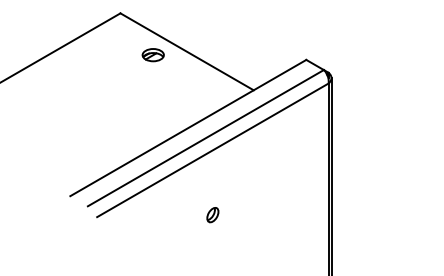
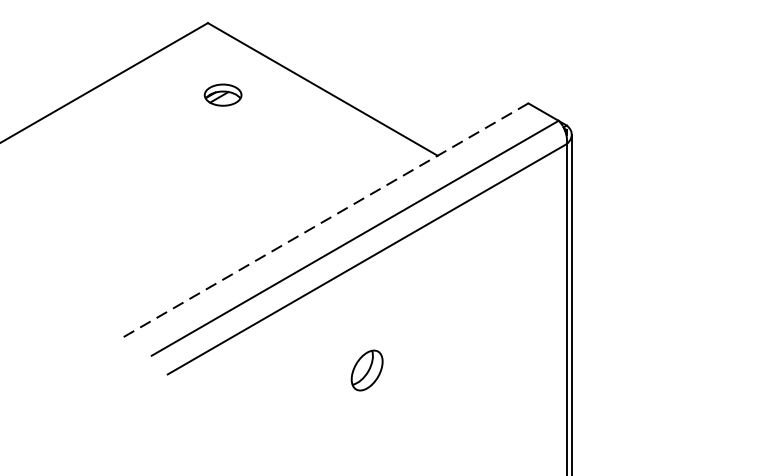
part: (152, 55) -> (221, 95), moved
line: (187, 128) -> (323, 221), solid -> dashed
part: (212, 215) -> (366, 371), size x1.6

